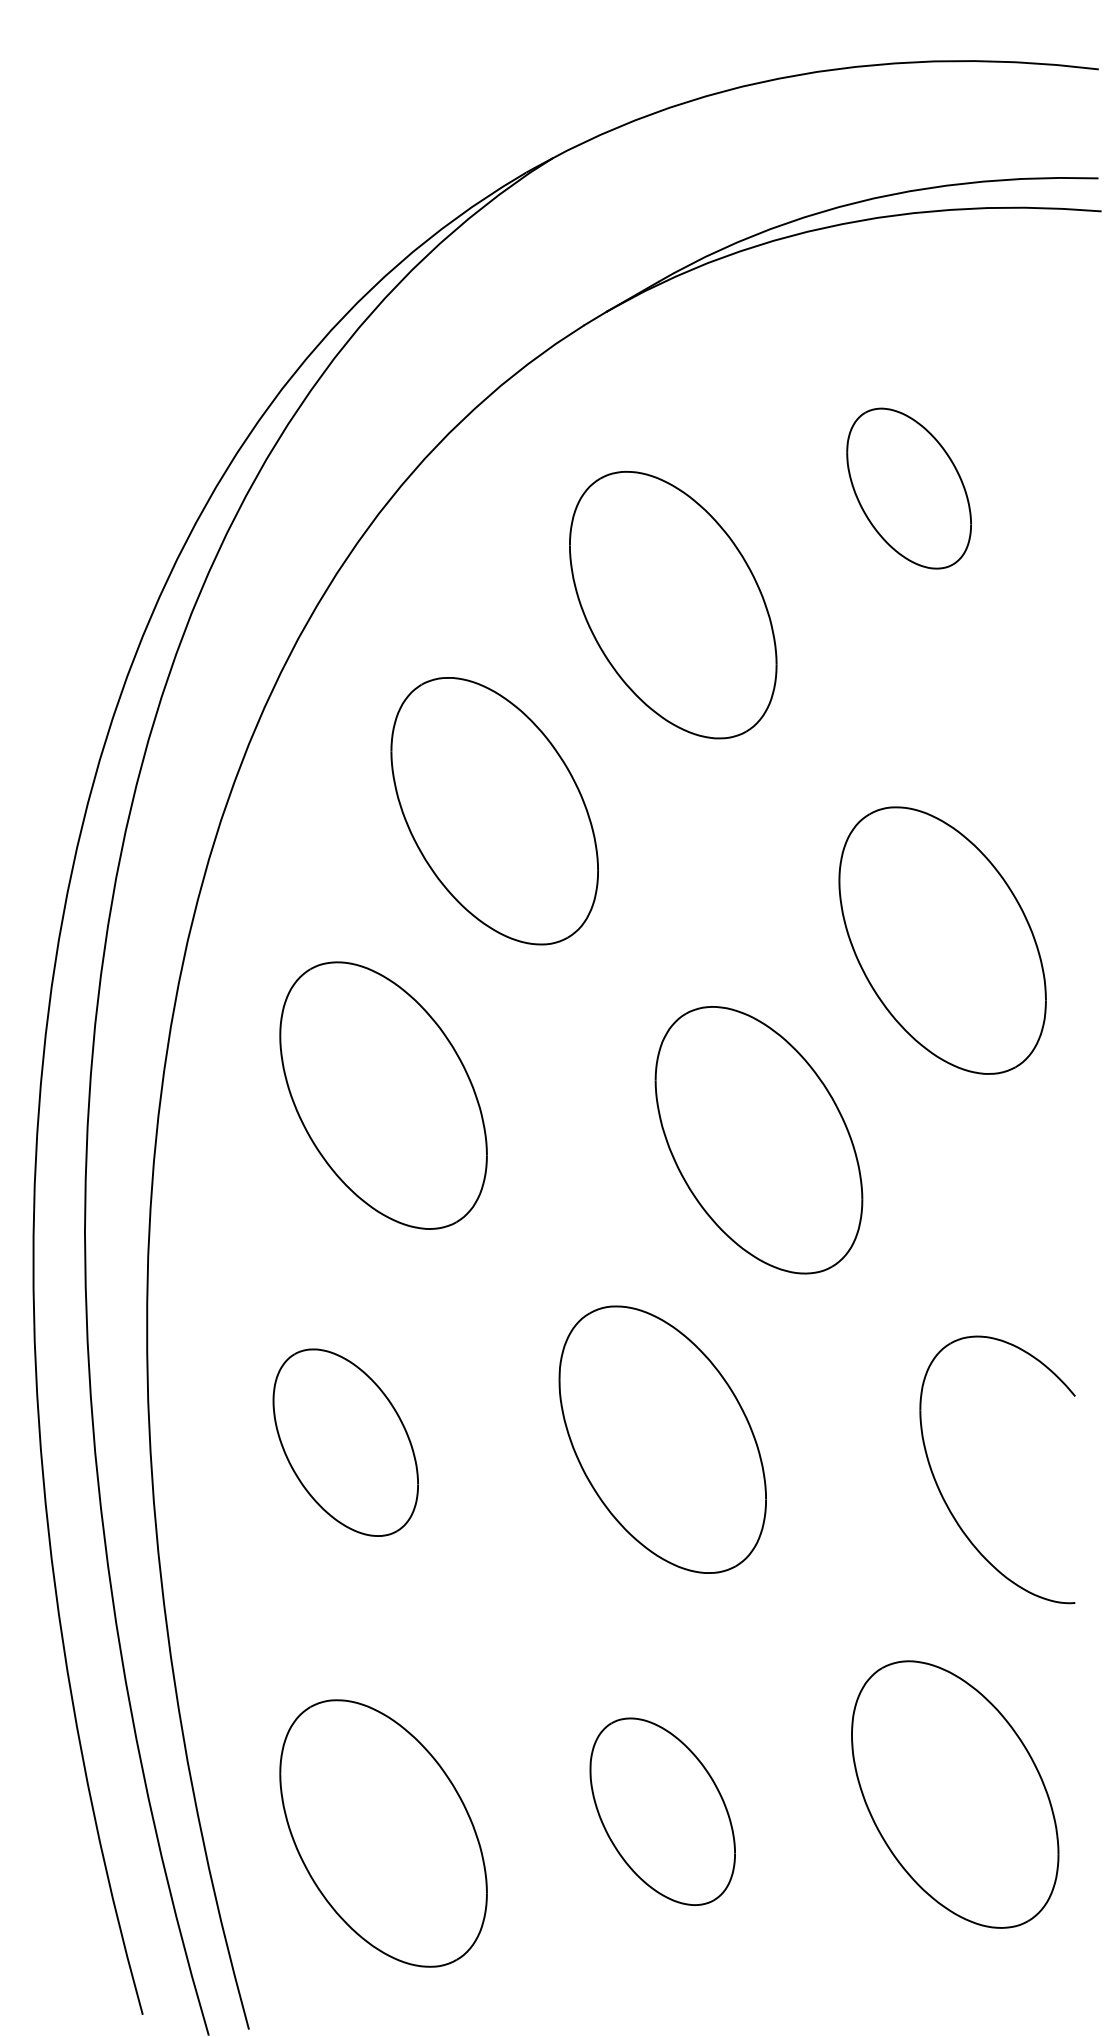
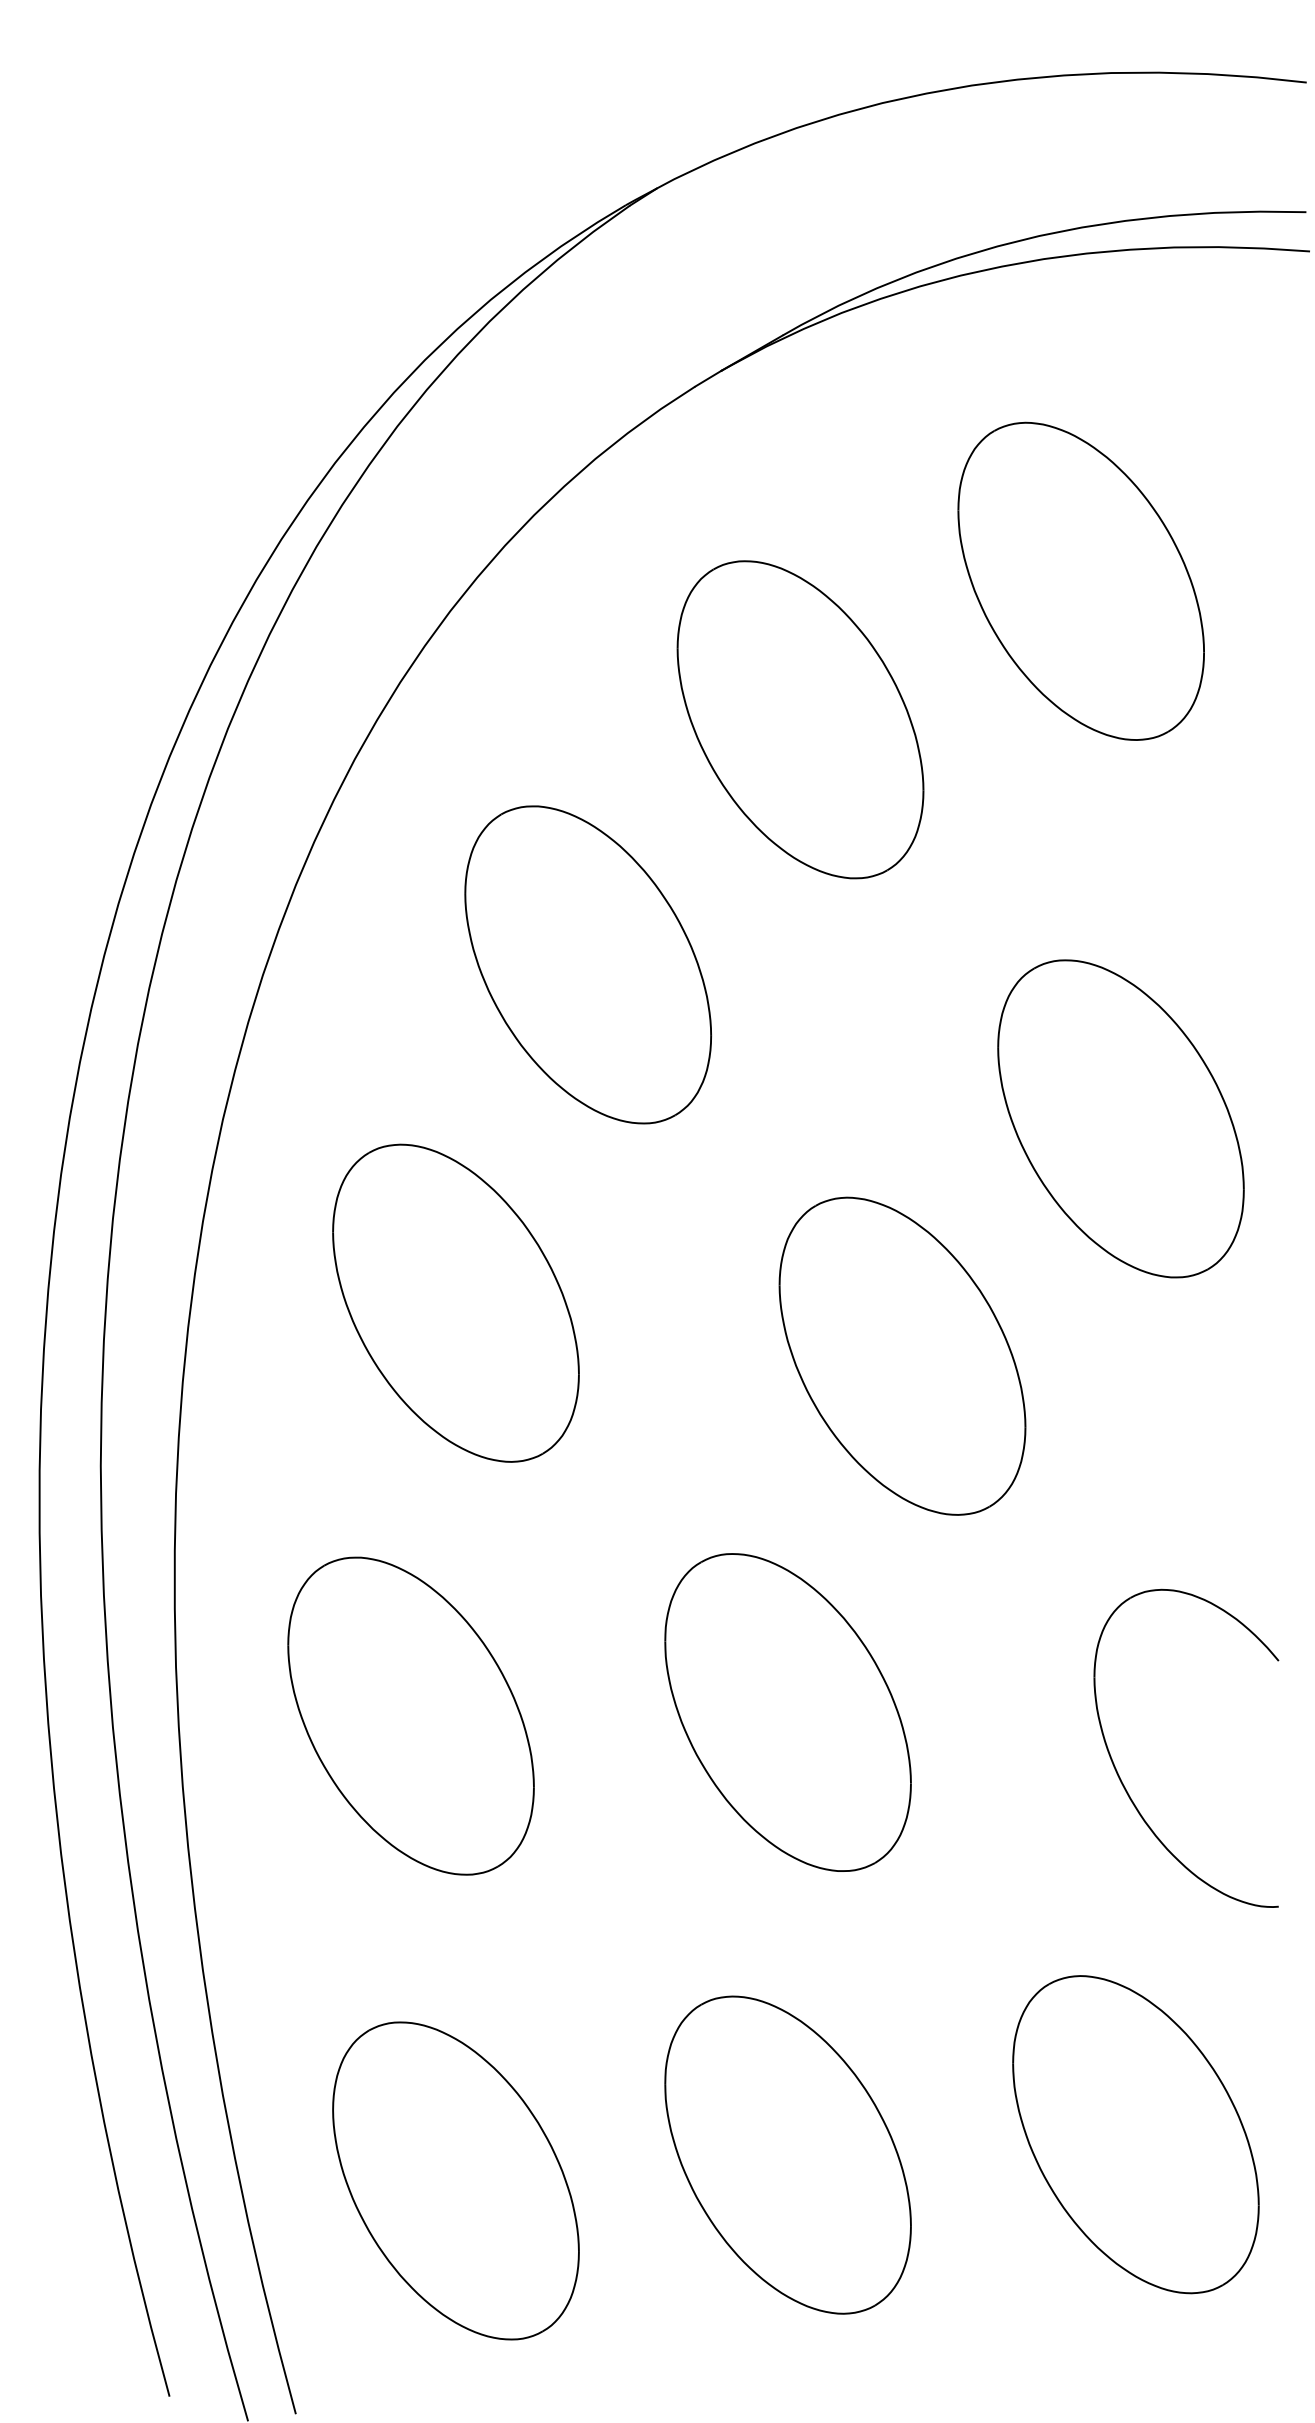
part: (908, 488) -> (1080, 580), size x1.67
part: (345, 1442) -> (410, 1715), size x1.43
part: (662, 1811) -> (787, 2154), size x1.43

